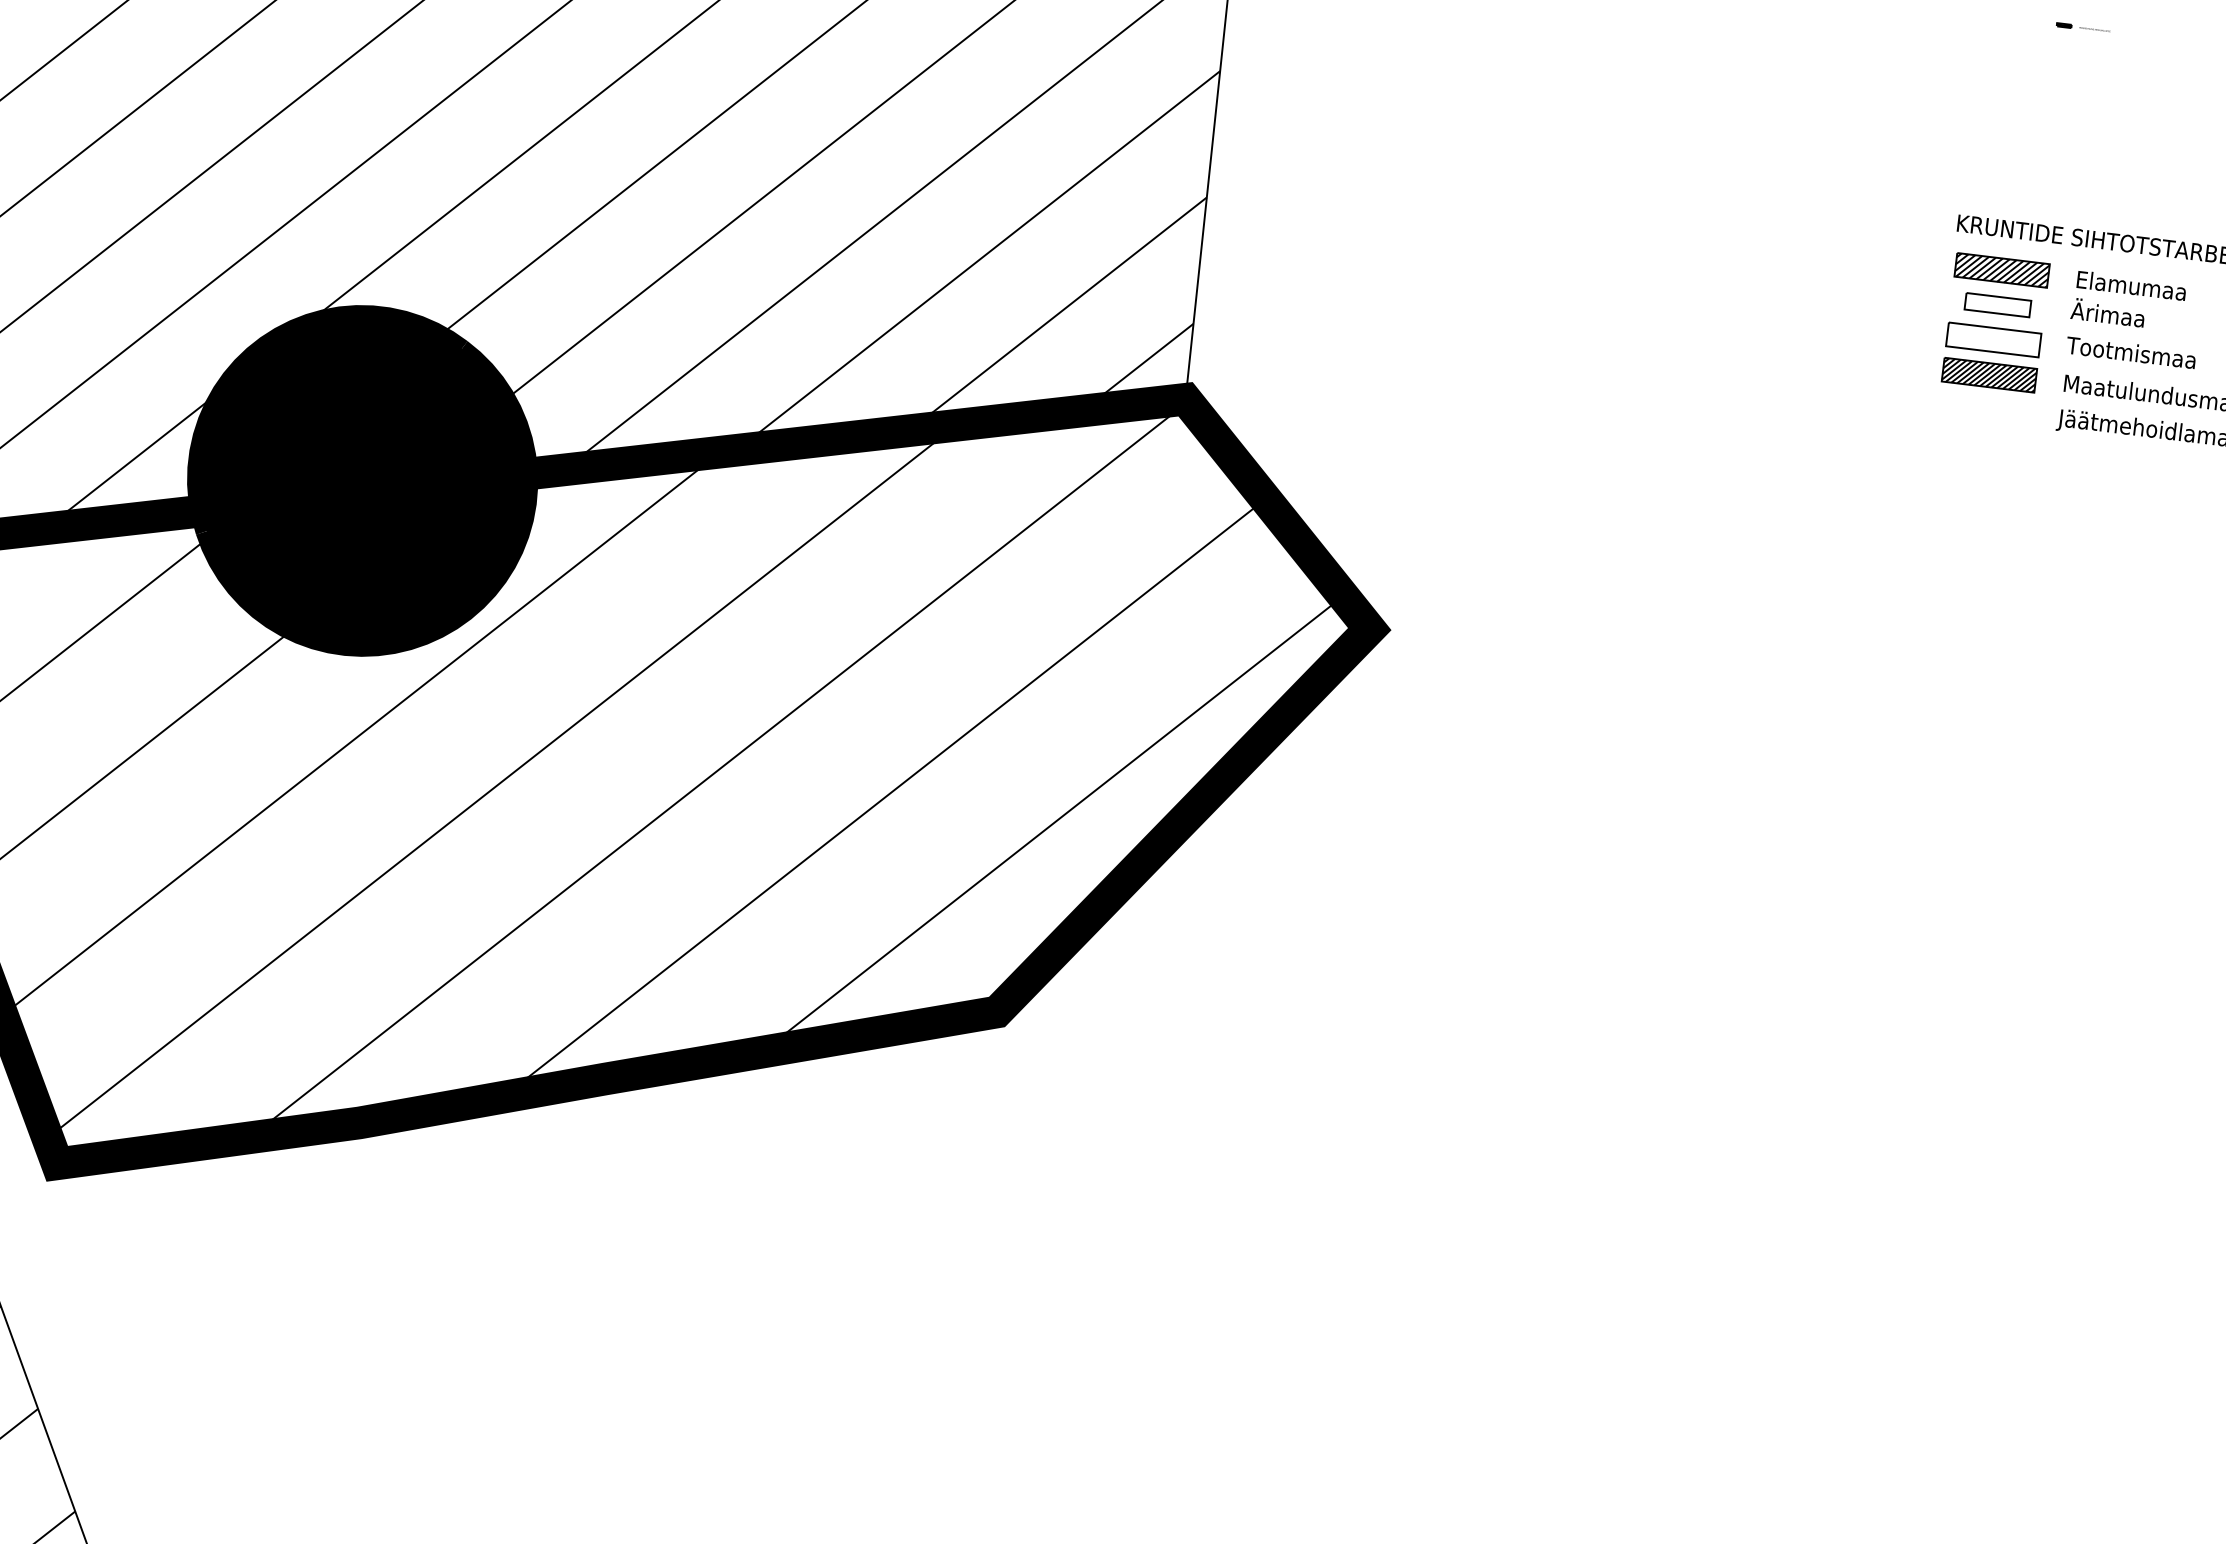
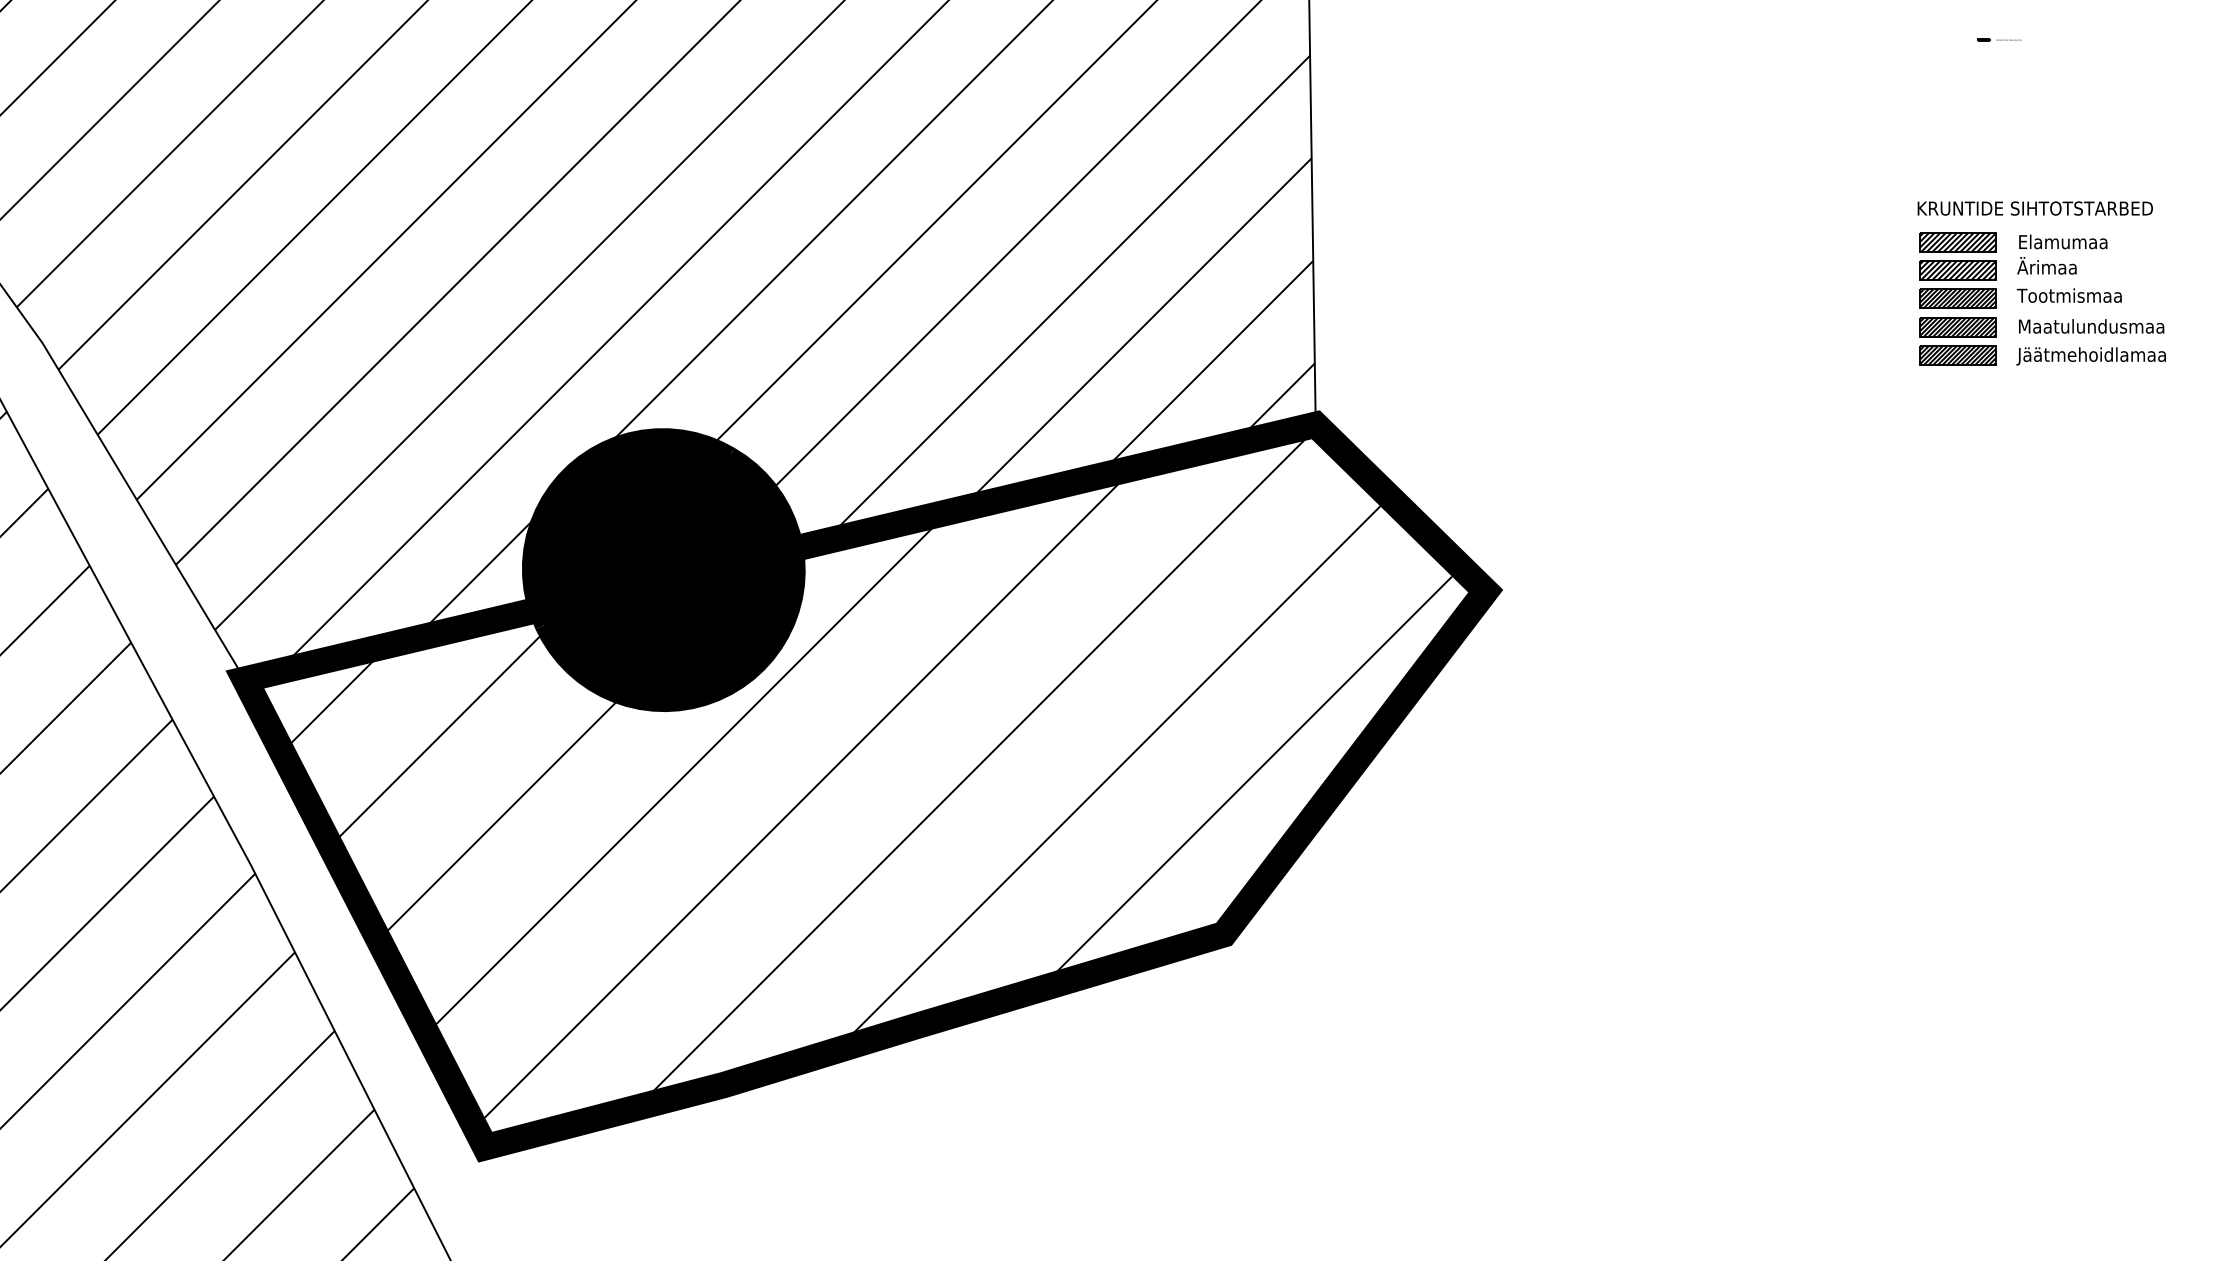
part: (1997, 305) -> (1957, 270), size x1.43
hatch: (1993, 339) -> (1957, 298), added
part: (1984, 409) -> (1957, 355), added

